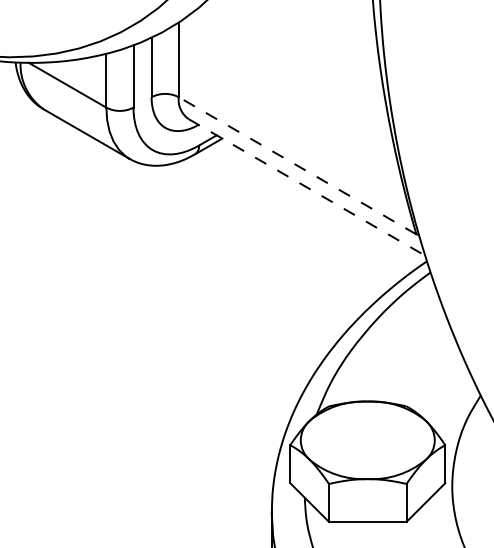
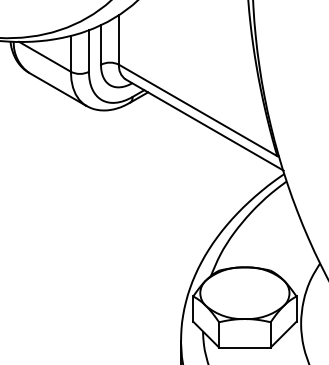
line: (296, 165) -> (197, 110), dashed -> solid
line: (308, 188) -> (205, 125), dashed -> solid

